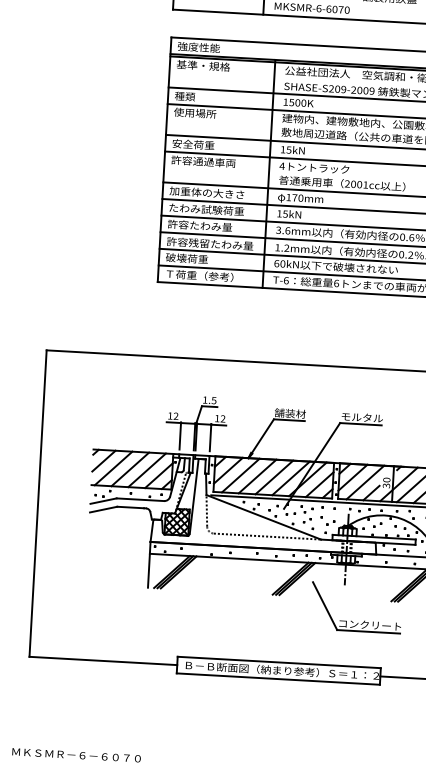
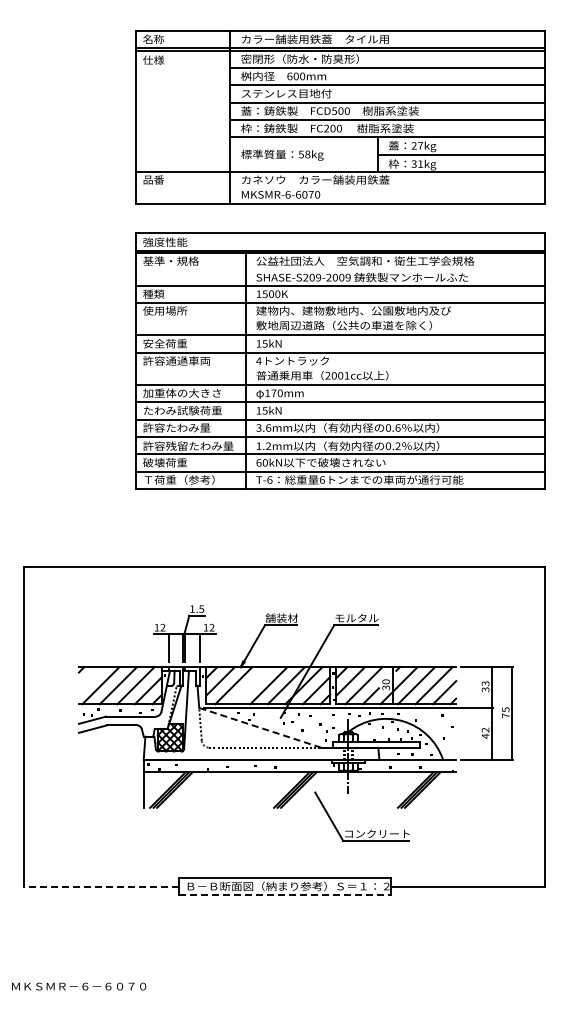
line: (103, 461) -> (90, 678), removed
line: (256, 476) -> (250, 685), removed
line: (263, 516) -> (259, 727), solid -> dashed
line: (103, 660) -> (101, 886), solid -> dashed
line: (279, 679) -> (285, 895), solid -> dashed

